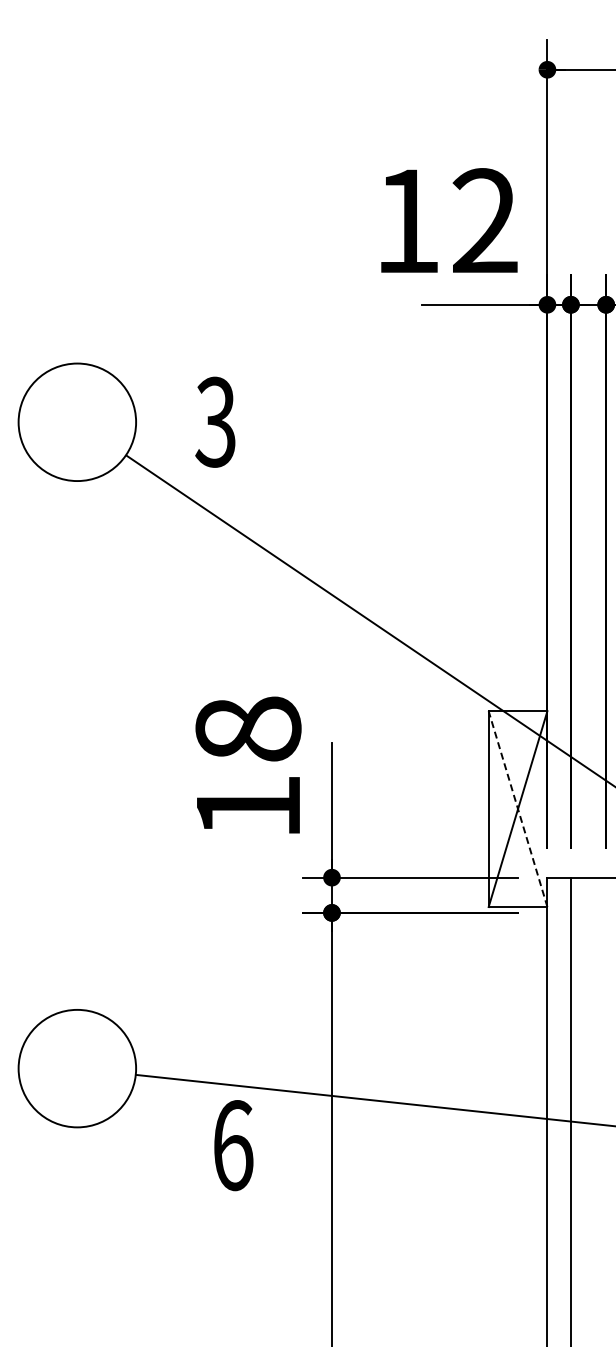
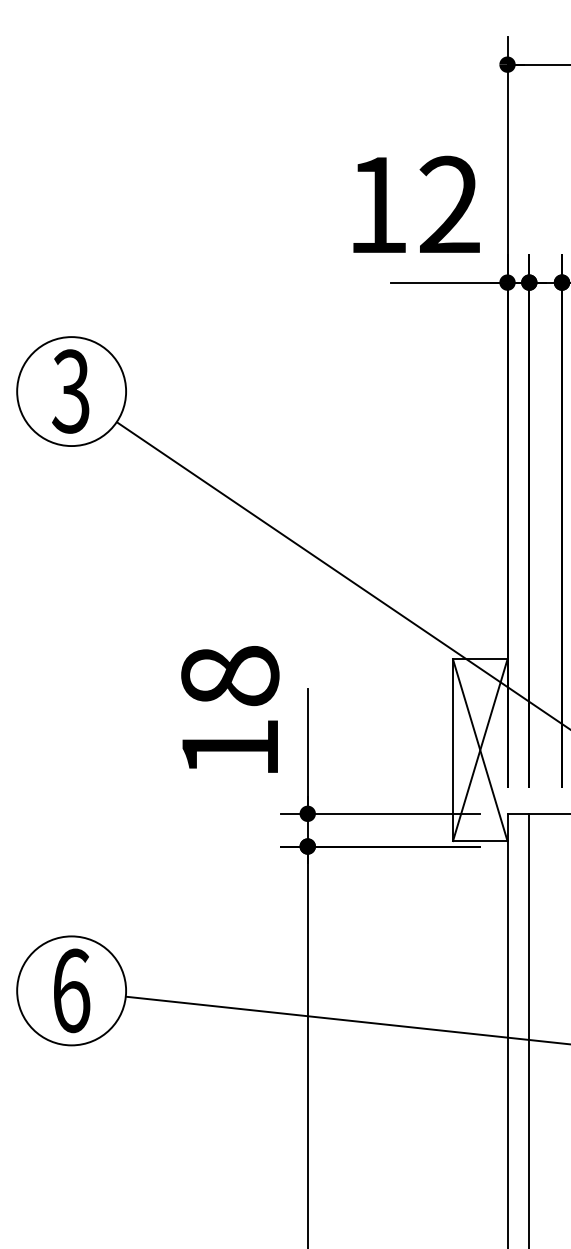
text: (215, 421) -> (70, 390), moved
line: (517, 808) -> (479, 749), dashed -> solid
text: (233, 1145) -> (71, 990), moved

